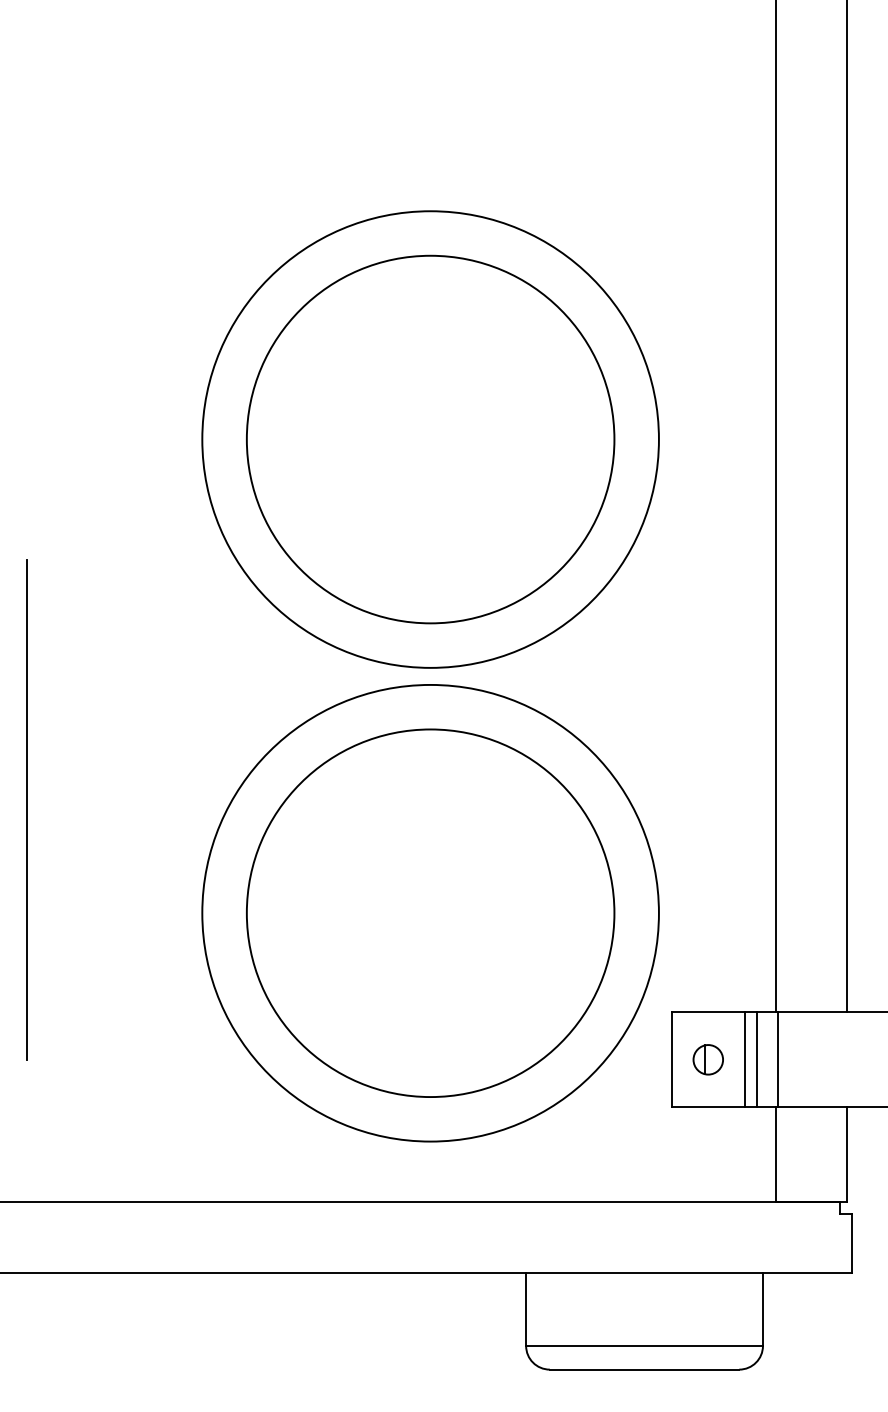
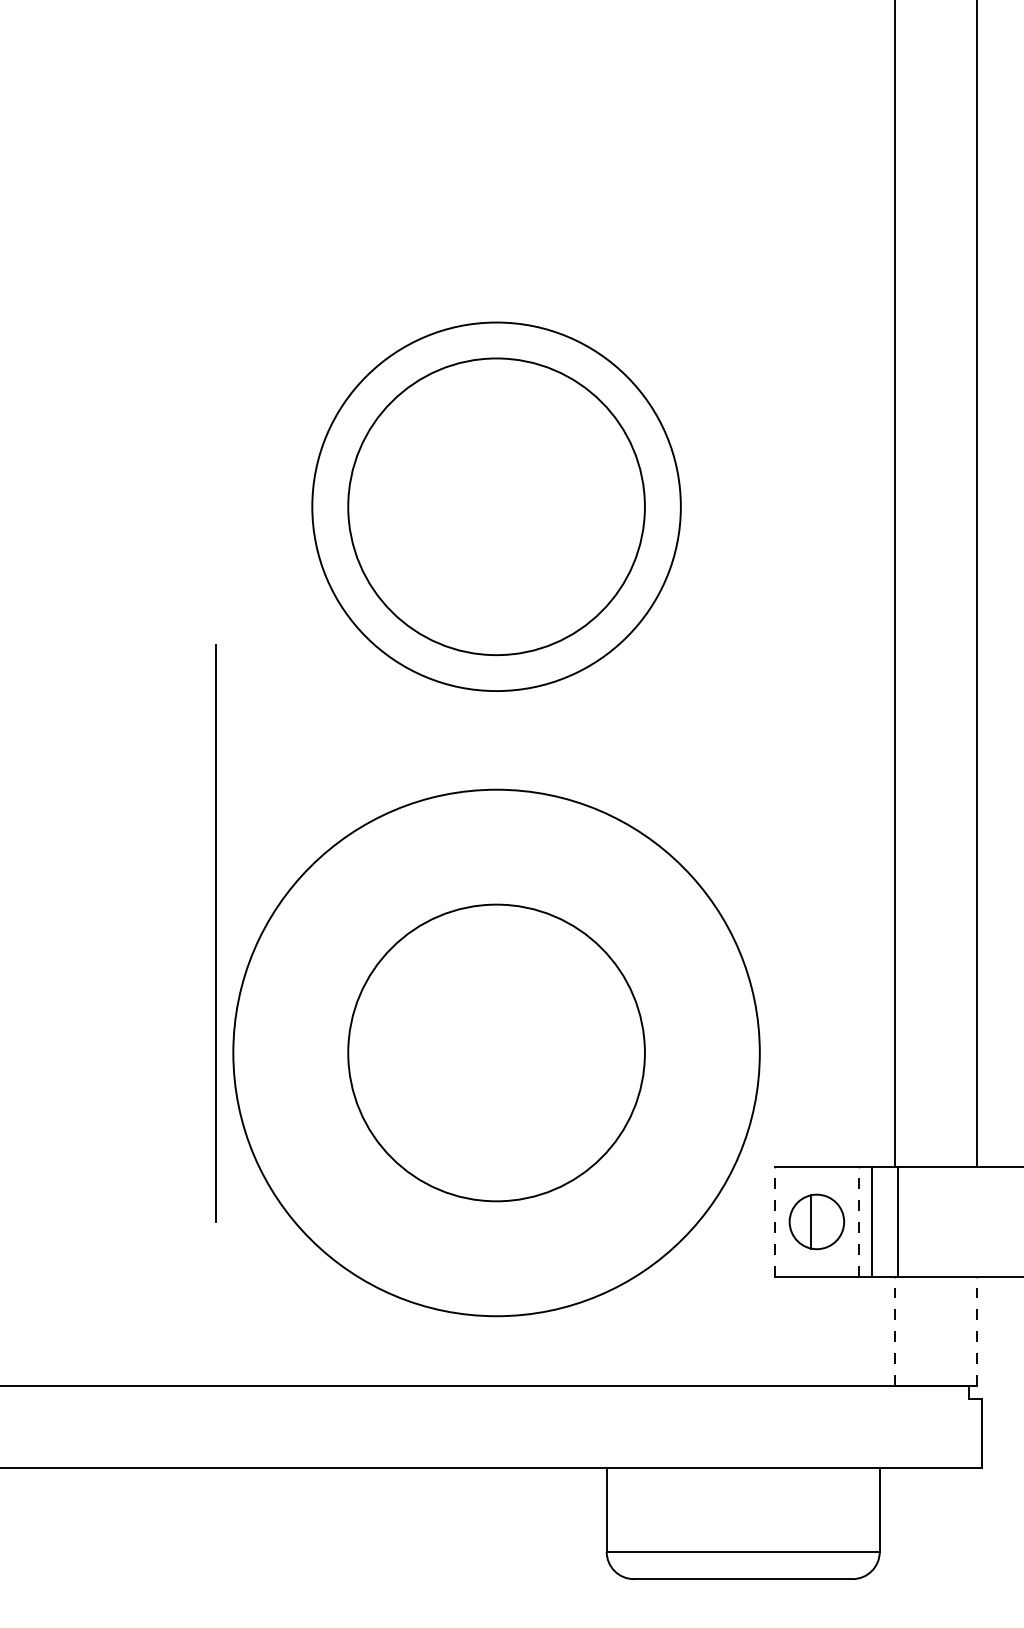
circle: (430, 439) -> (496, 506), size x0.7
circle: (430, 439) -> (496, 506), size x0.7
line: (26, 809) -> (215, 933), moved
circle: (430, 912) -> (496, 1052), size x0.7
line: (671, 1059) -> (774, 1221), solid -> dashed
part: (708, 1059) -> (816, 1221), size x1.6
line: (744, 1059) -> (858, 1221), solid -> dashed
line: (775, 1154) -> (894, 1331), solid -> dashed
line: (846, 1154) -> (976, 1331), solid -> dashed

